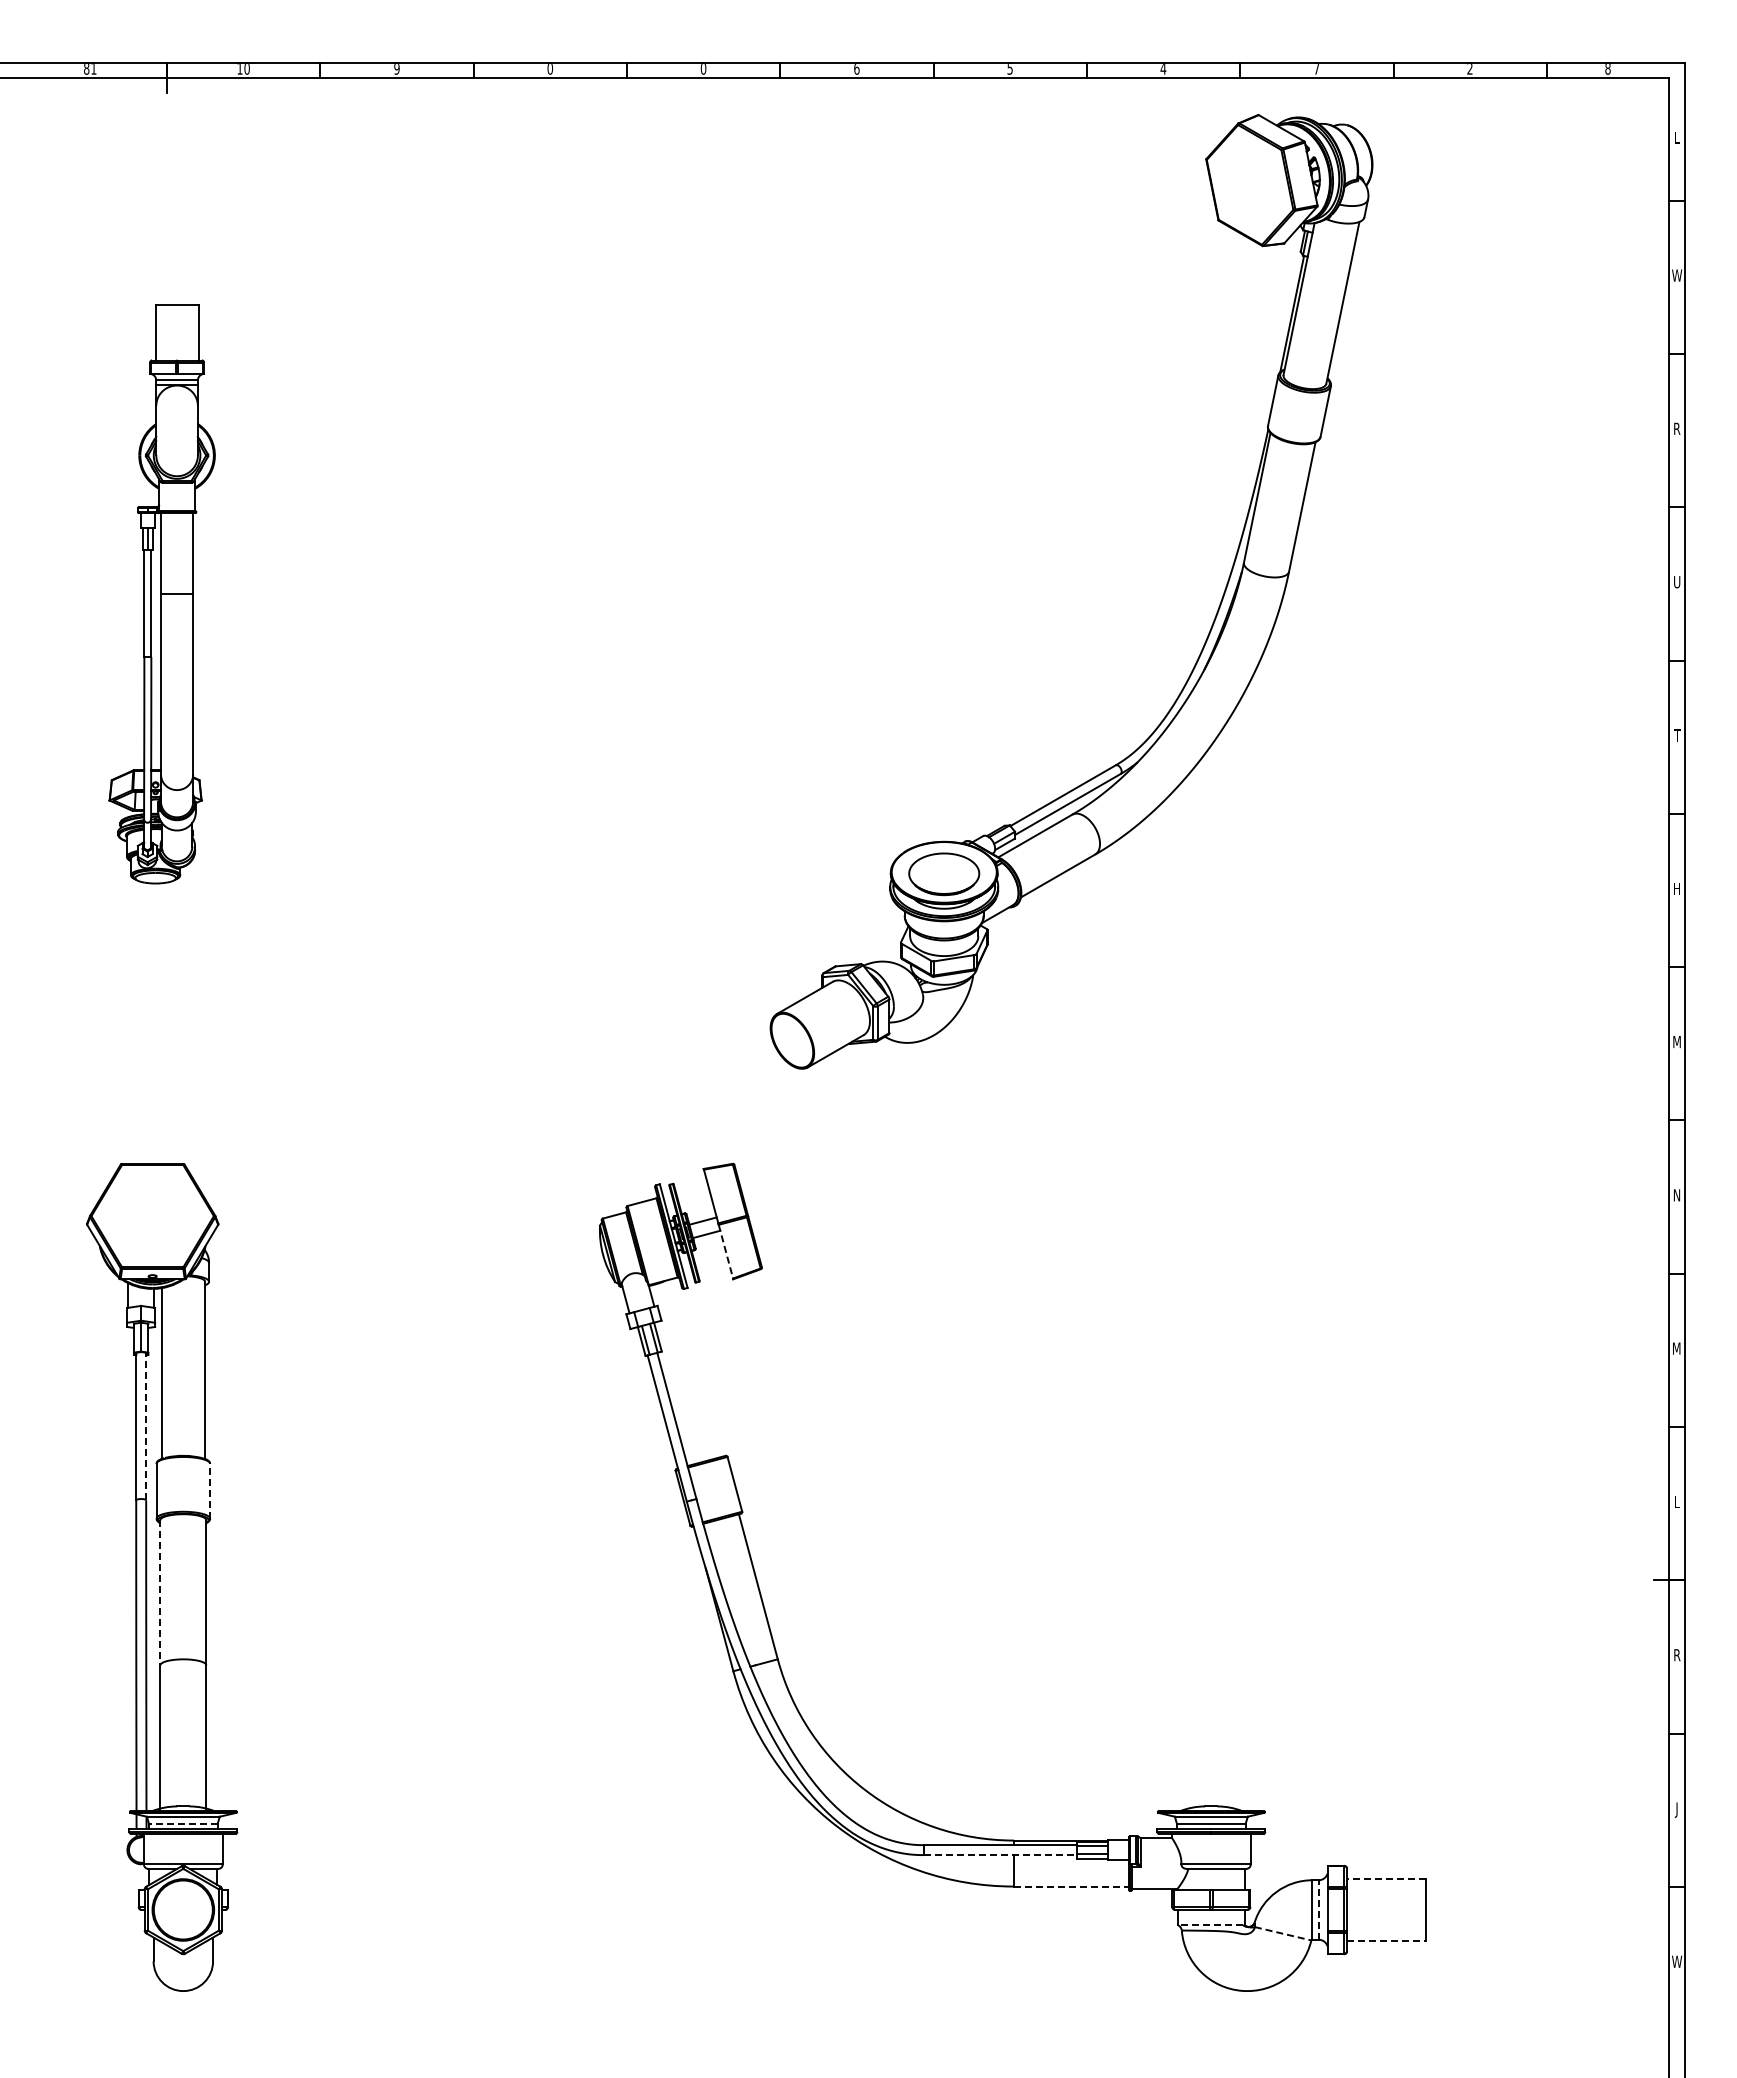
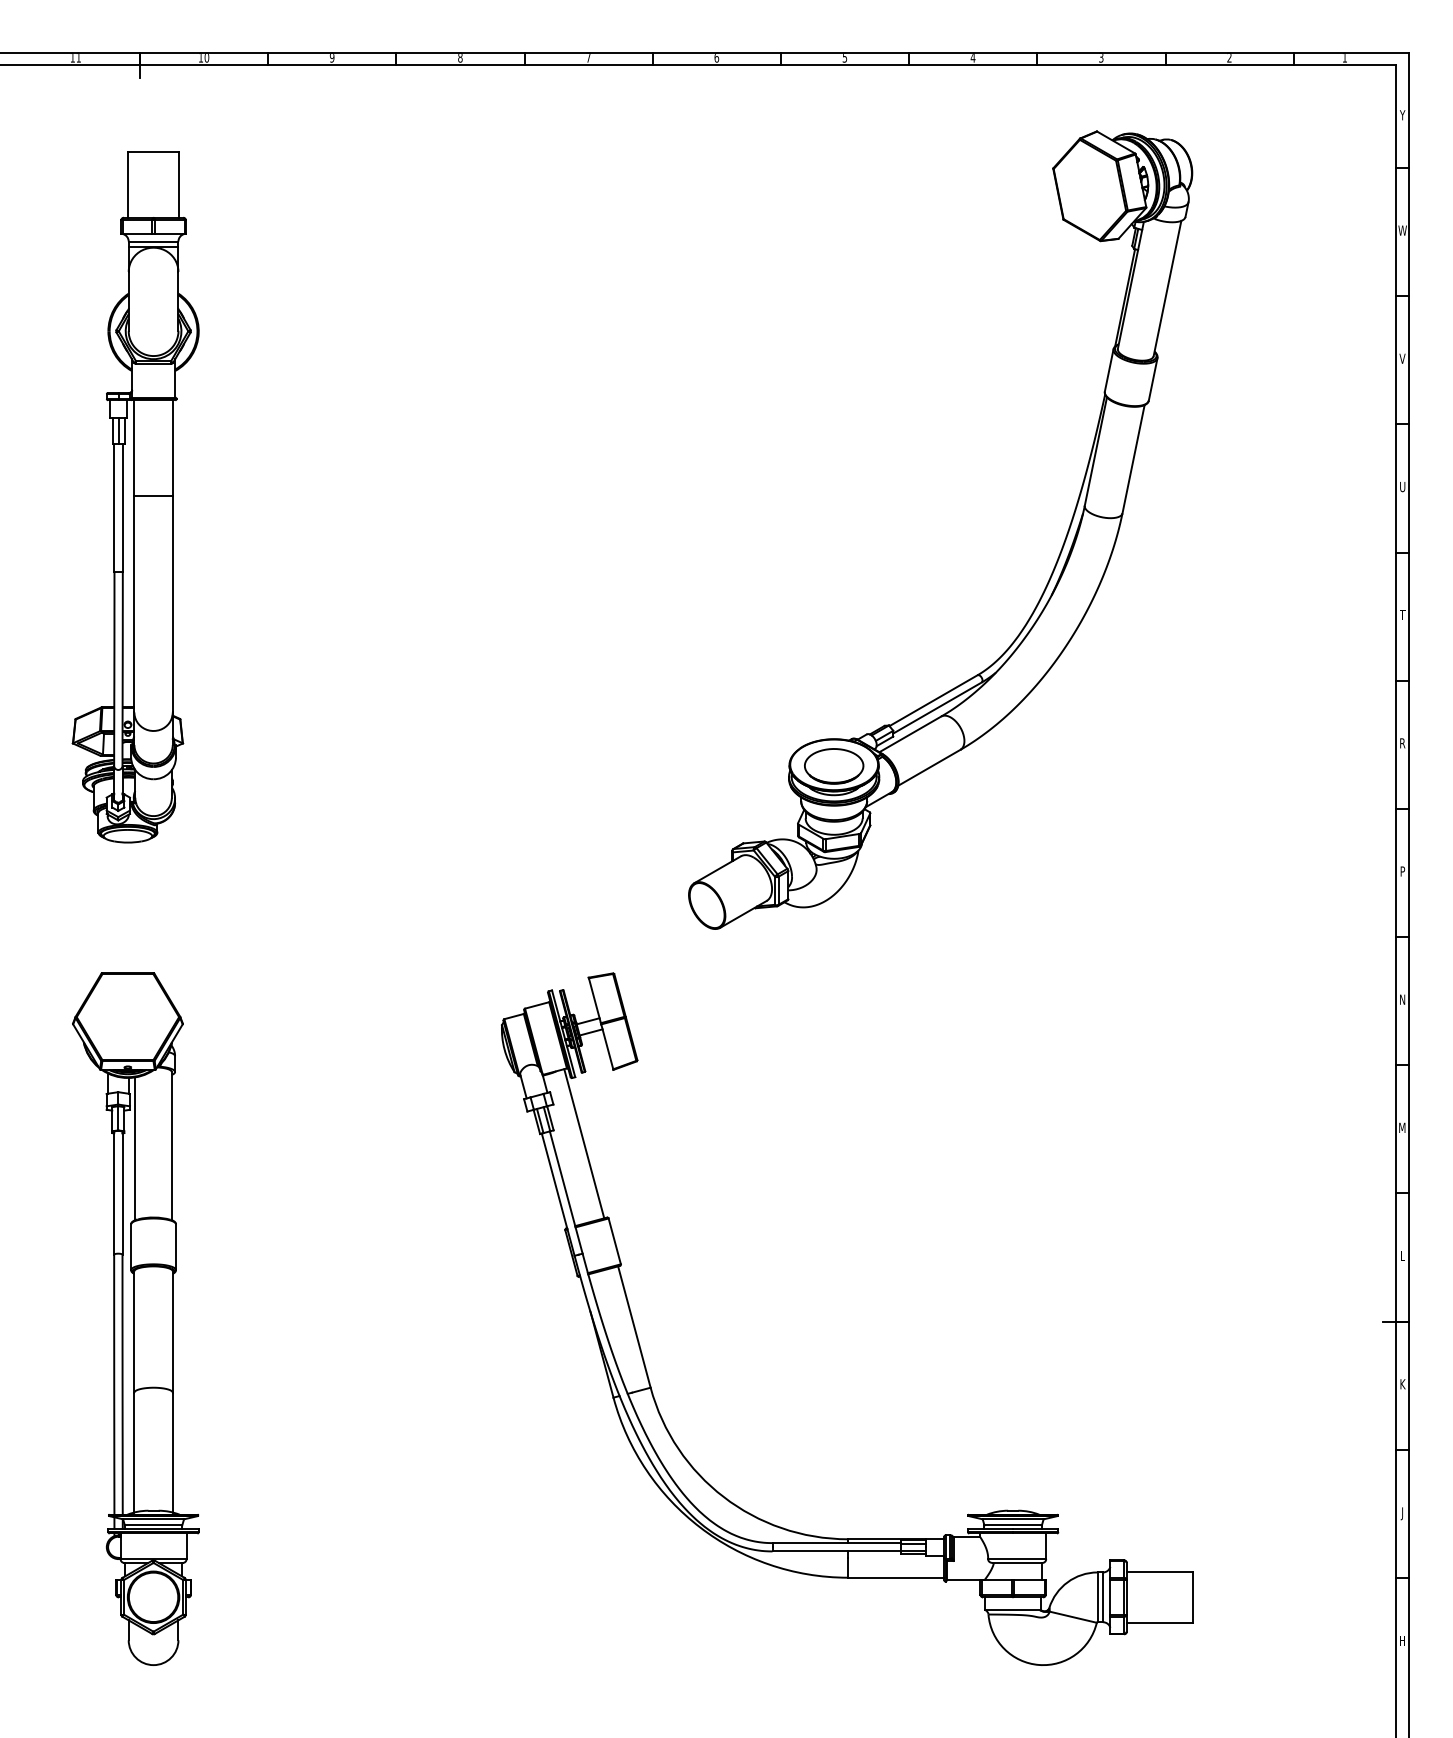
text: (86, 69) -> (72, 58), 81 -> 11
text: (550, 69) -> (460, 58), 0 -> 8
text: (703, 69) -> (588, 58), 0 -> 7
text: (1316, 69) -> (1101, 58), 7 -> 3
text: (1607, 69) -> (1344, 58), 8 -> 1
text: (1676, 137) -> (1402, 115), L -> Y
text: (1676, 428) -> (1402, 358), R -> V
part: (162, 594) -> (136, 497), size x1.43
part: (1203, 644) -> (1050, 574), moved
text: (1677, 888) -> (1402, 743), H -> R
text: (1676, 1042) -> (1402, 871), M -> P
line: (725, 1251) -> (606, 1046), dashed -> solid
line: (698, 1367) -> (584, 1143), added
line: (146, 1426) -> (122, 1193), dashed -> solid
line: (210, 1490) -> (176, 1246), dashed -> solid
line: (160, 1592) -> (134, 1331), dashed -> solid
text: (1677, 1654) -> (1402, 1383), R -> K
line: (182, 1824) -> (152, 1525), dashed -> solid
line: (1000, 1855) -> (836, 1551), dashed -> solid
line: (1386, 1879) -> (1159, 1571), dashed -> solid
line: (1071, 1886) -> (896, 1577), dashed -> solid
line: (1318, 1910) -> (1102, 1597), dashed -> solid
line: (1210, 1925) -> (1012, 1610), dashed -> solid
line: (1283, 1933) -> (1073, 1616), dashed -> solid
line: (1387, 1940) -> (1160, 1622), dashed -> solid
text: (1677, 1961) -> (1402, 1640), W -> H

